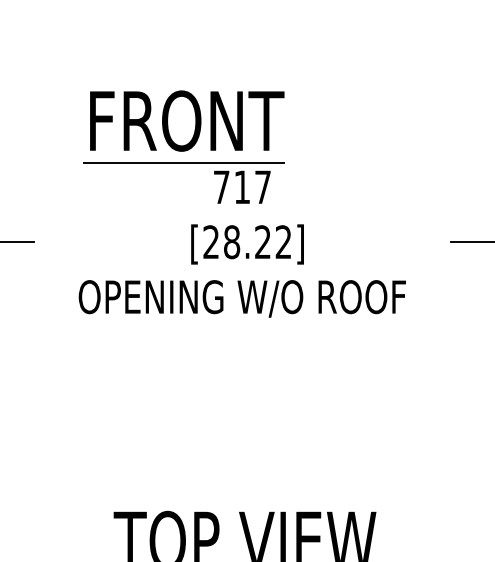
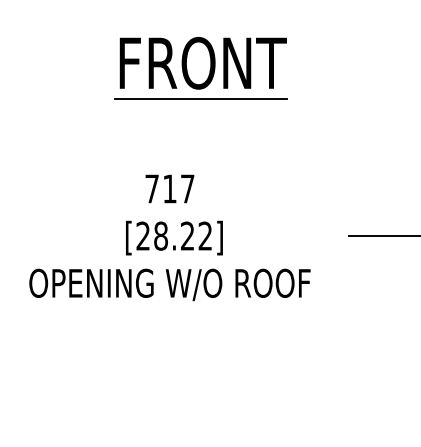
part: (183, 126) -> (200, 67), moved

